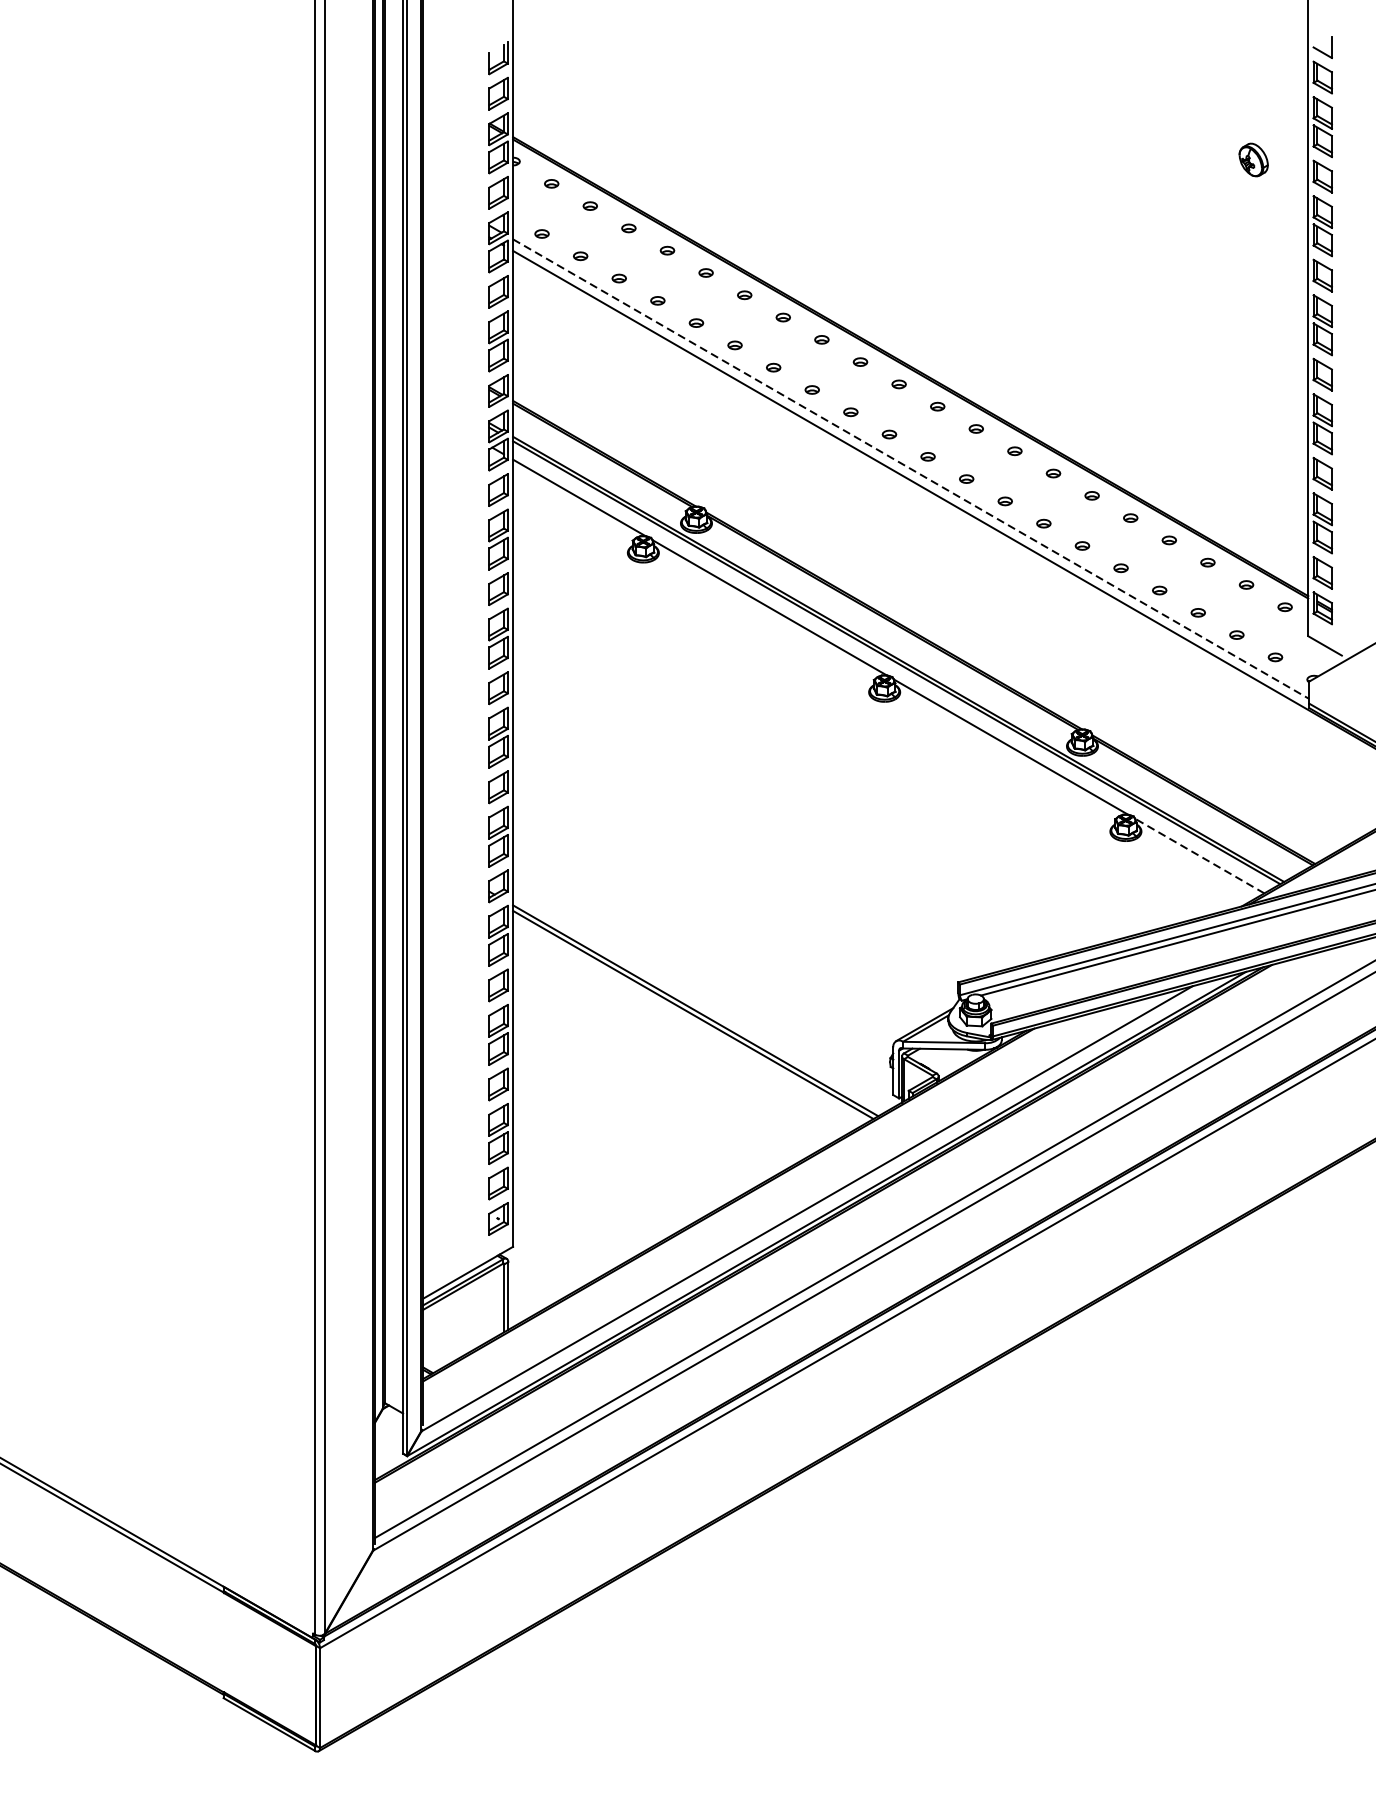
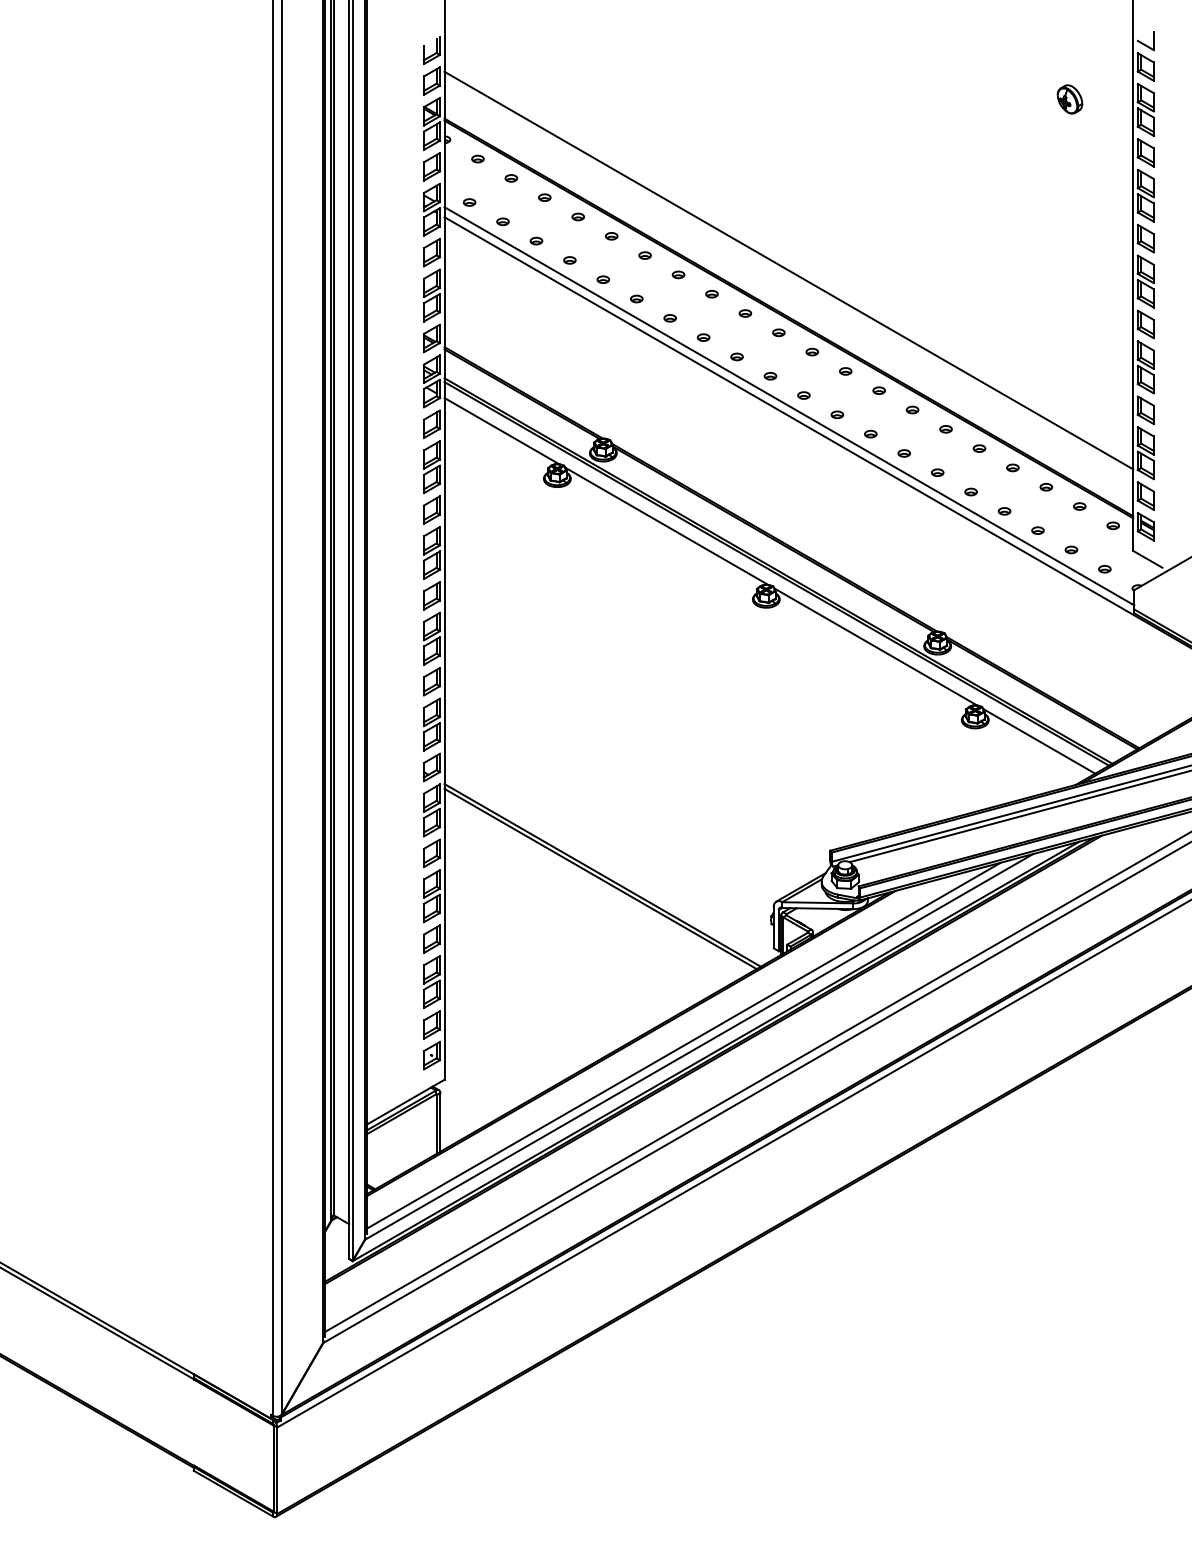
part: (1253, 160) -> (1069, 99), moved
line: (910, 312) -> (788, 270), added
line: (911, 469) -> (789, 406), dashed -> solid
line: (1200, 856) -> (1039, 741), dashed -> solid
line: (789, 1207) -> (683, 1045), added

